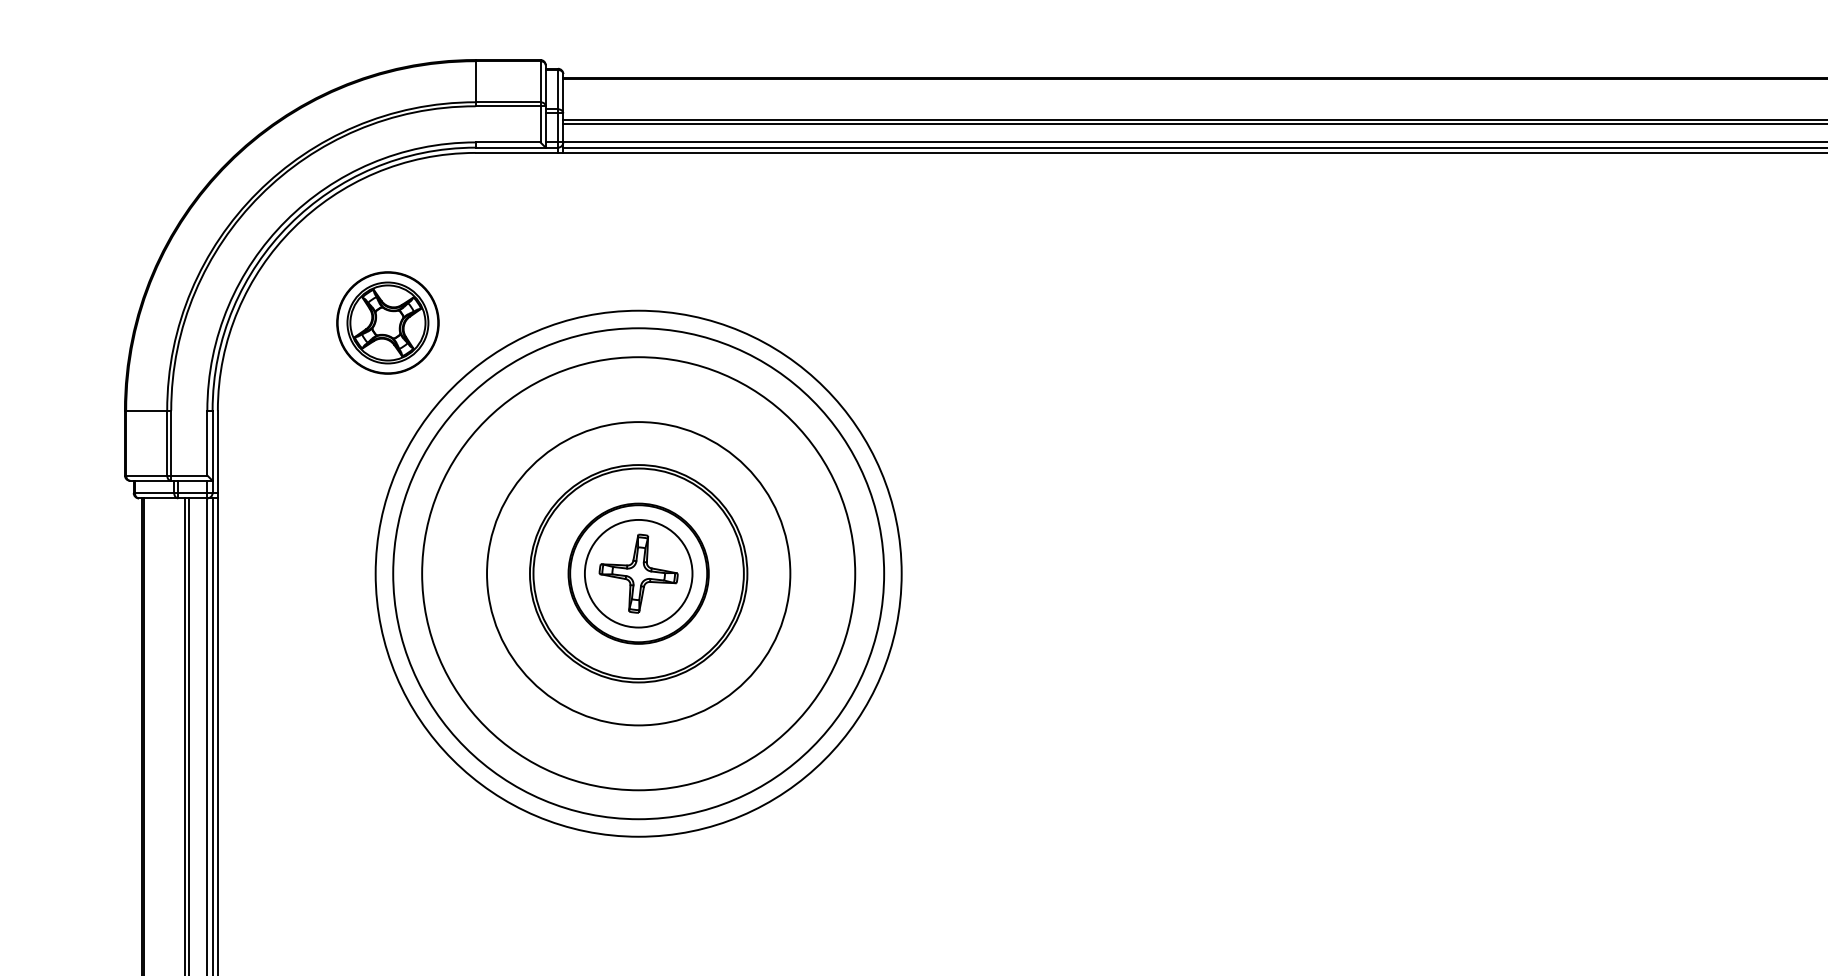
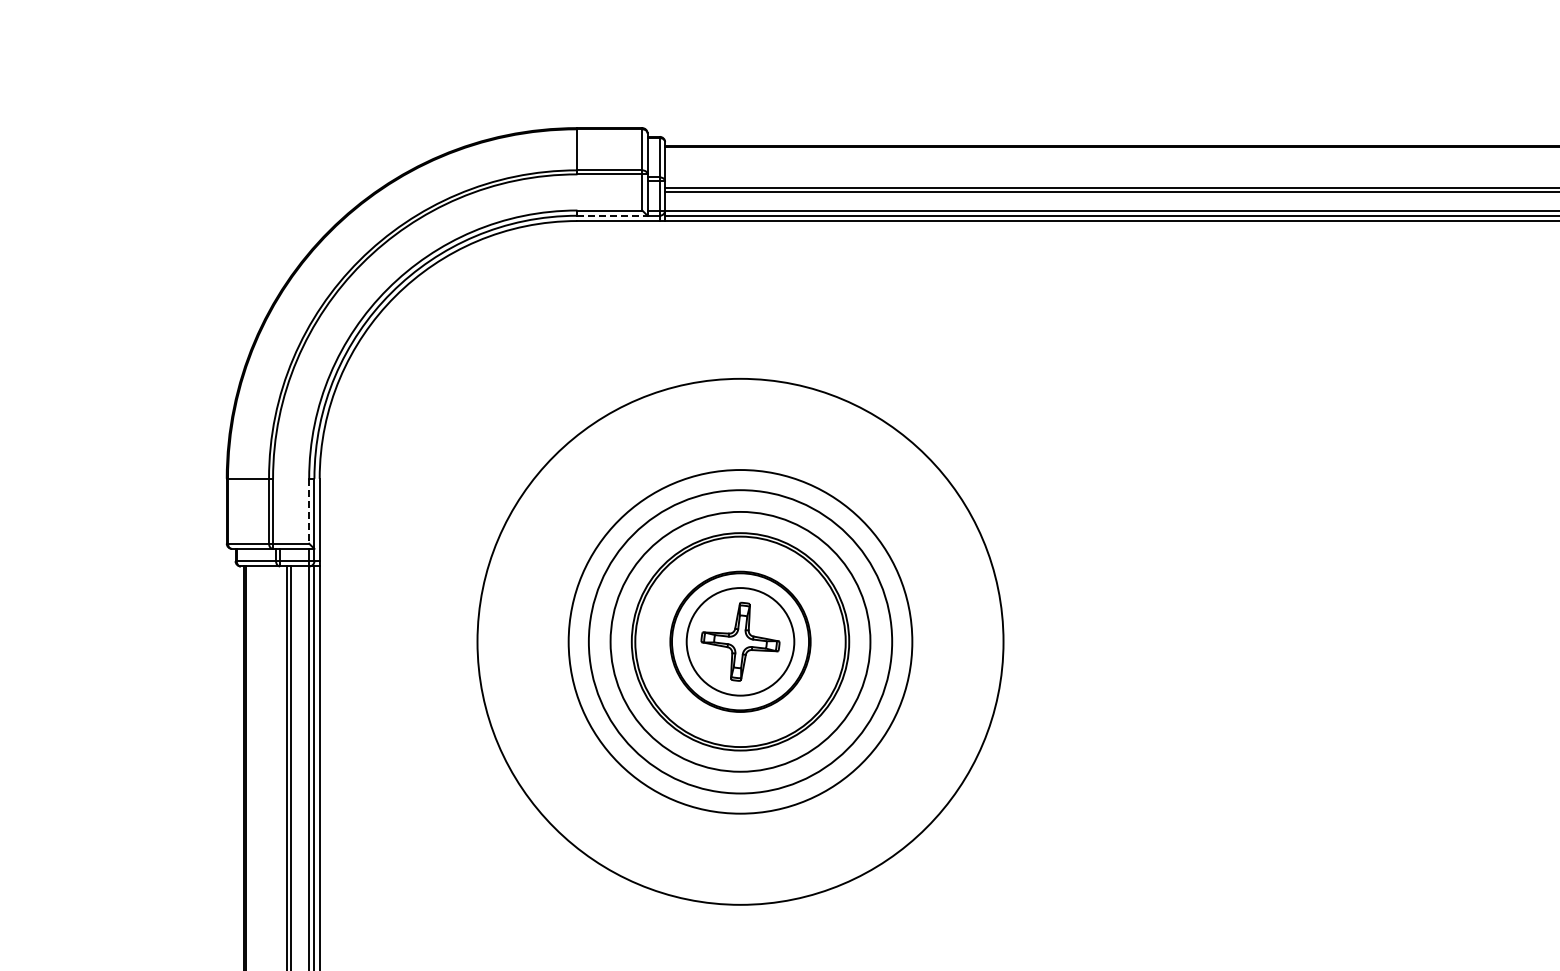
line: (511, 147) -> (613, 215), solid -> dashed
part: (387, 322) -> (489, 390), removed
line: (207, 443) -> (309, 511), solid -> dashed
circle: (638, 573) -> (740, 641), size x0.6
circle: (638, 573) -> (740, 641), size x0.7

